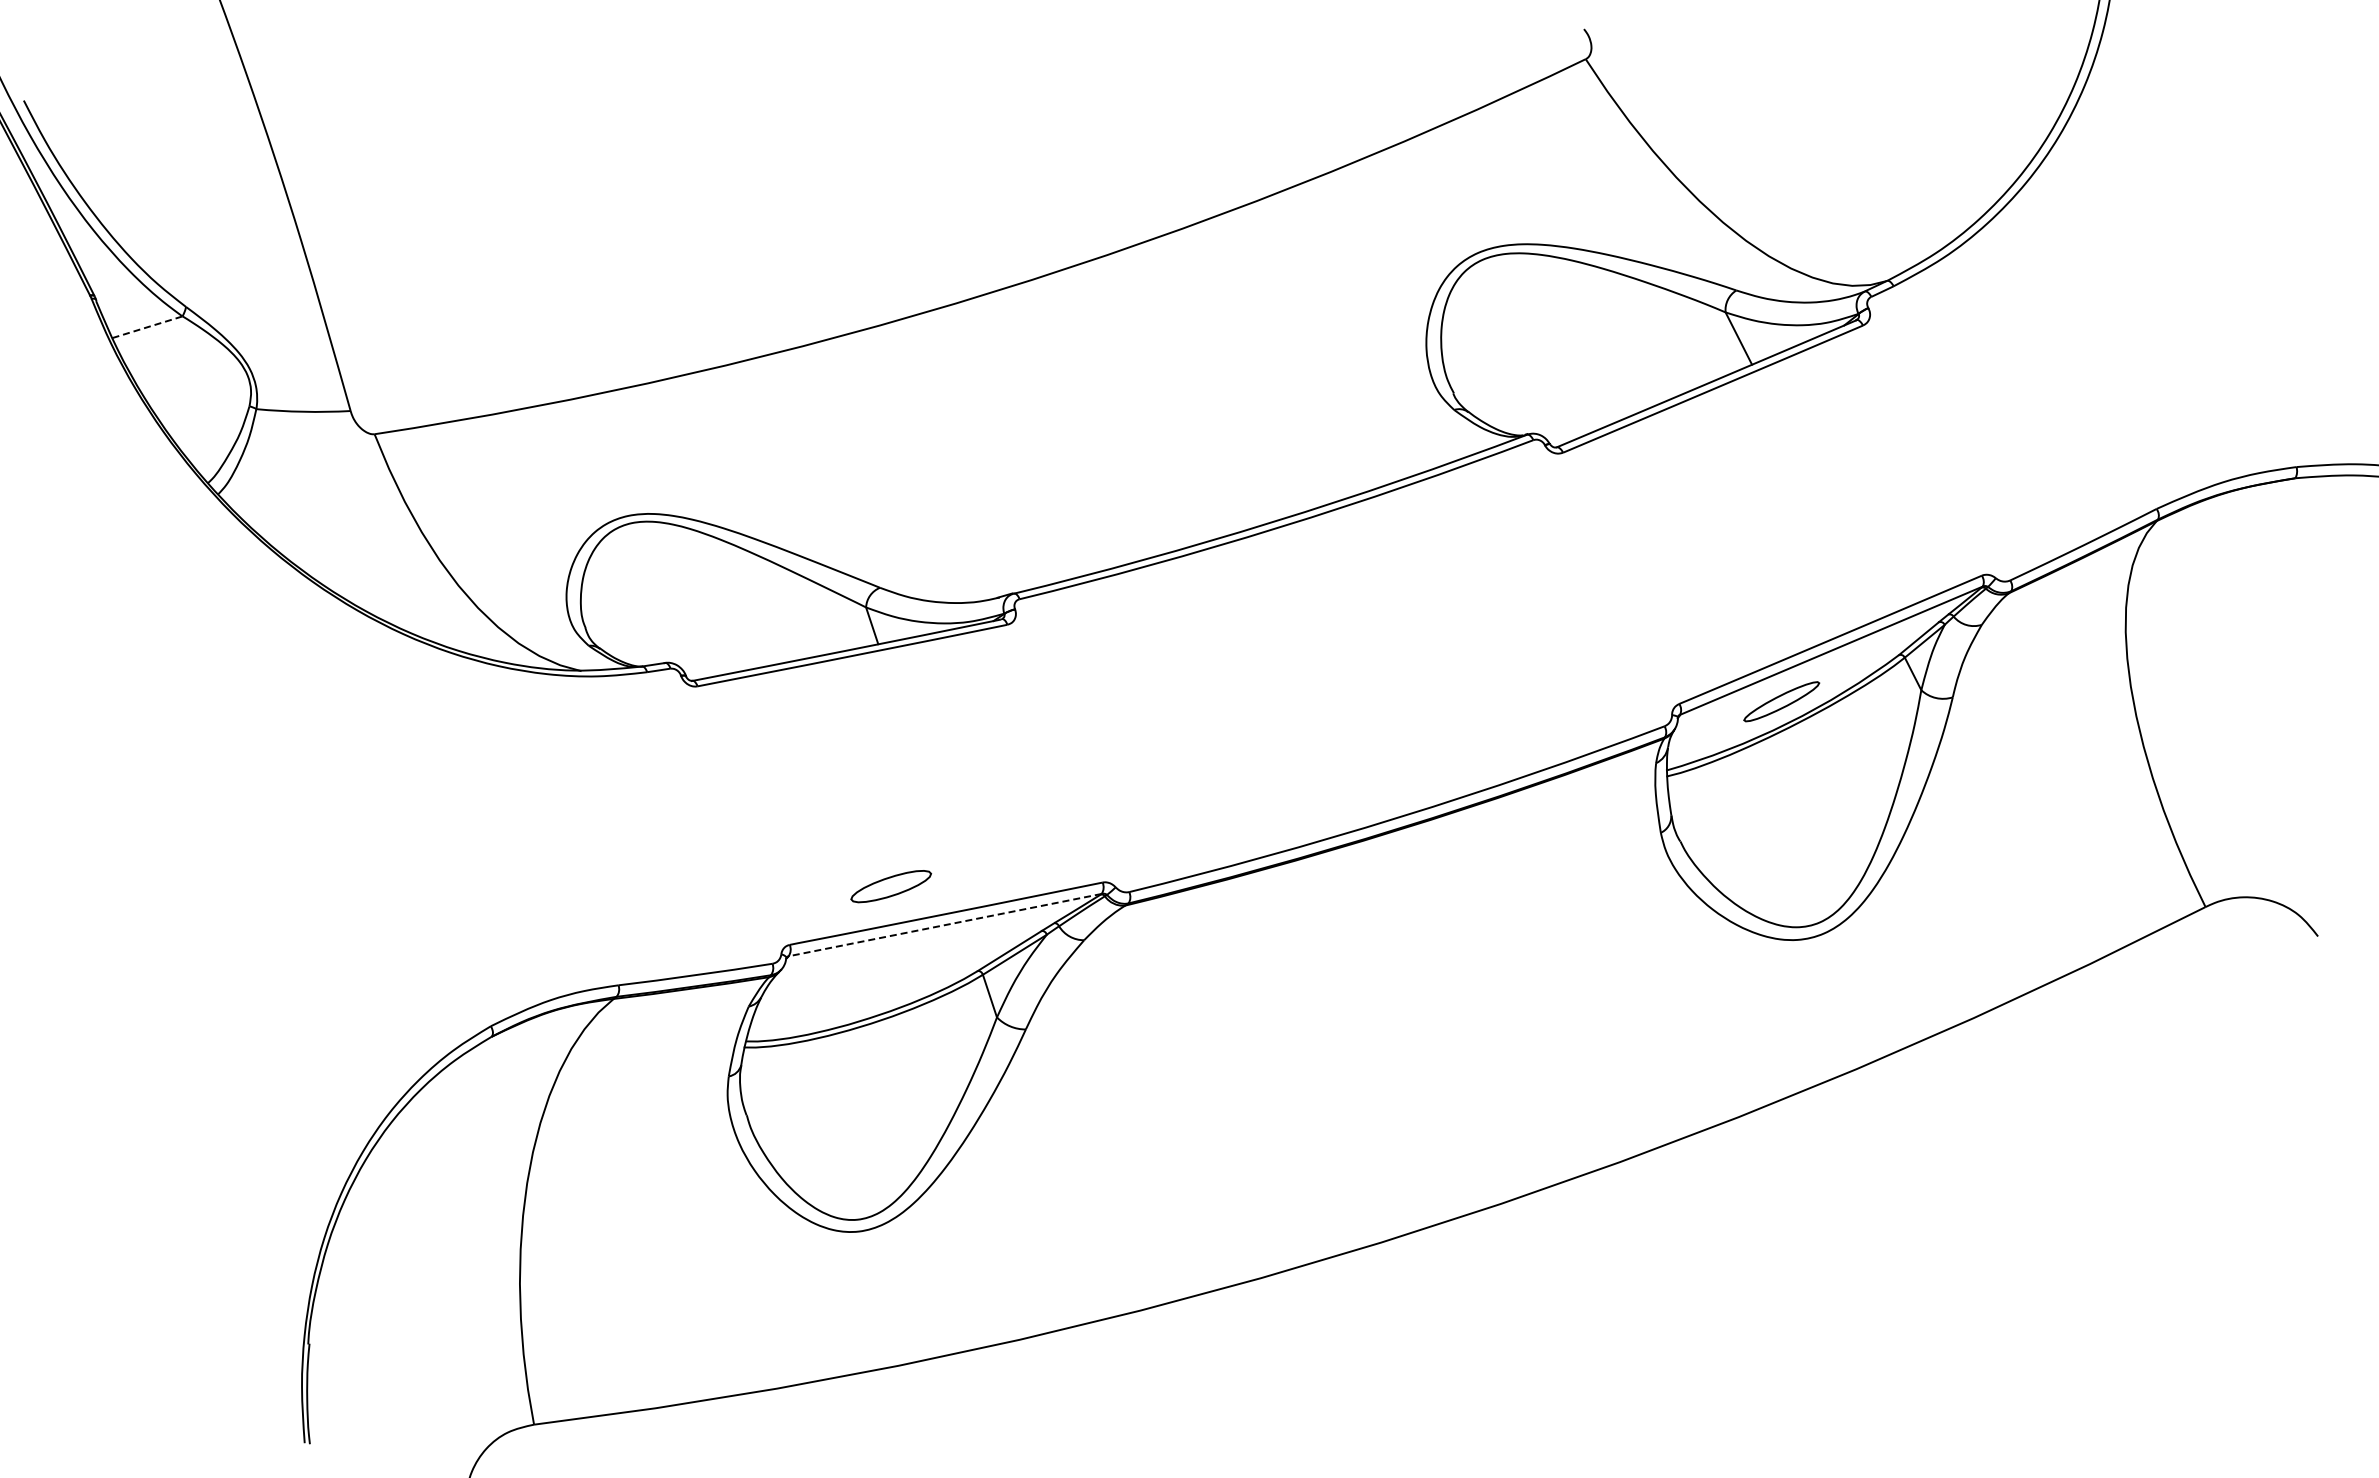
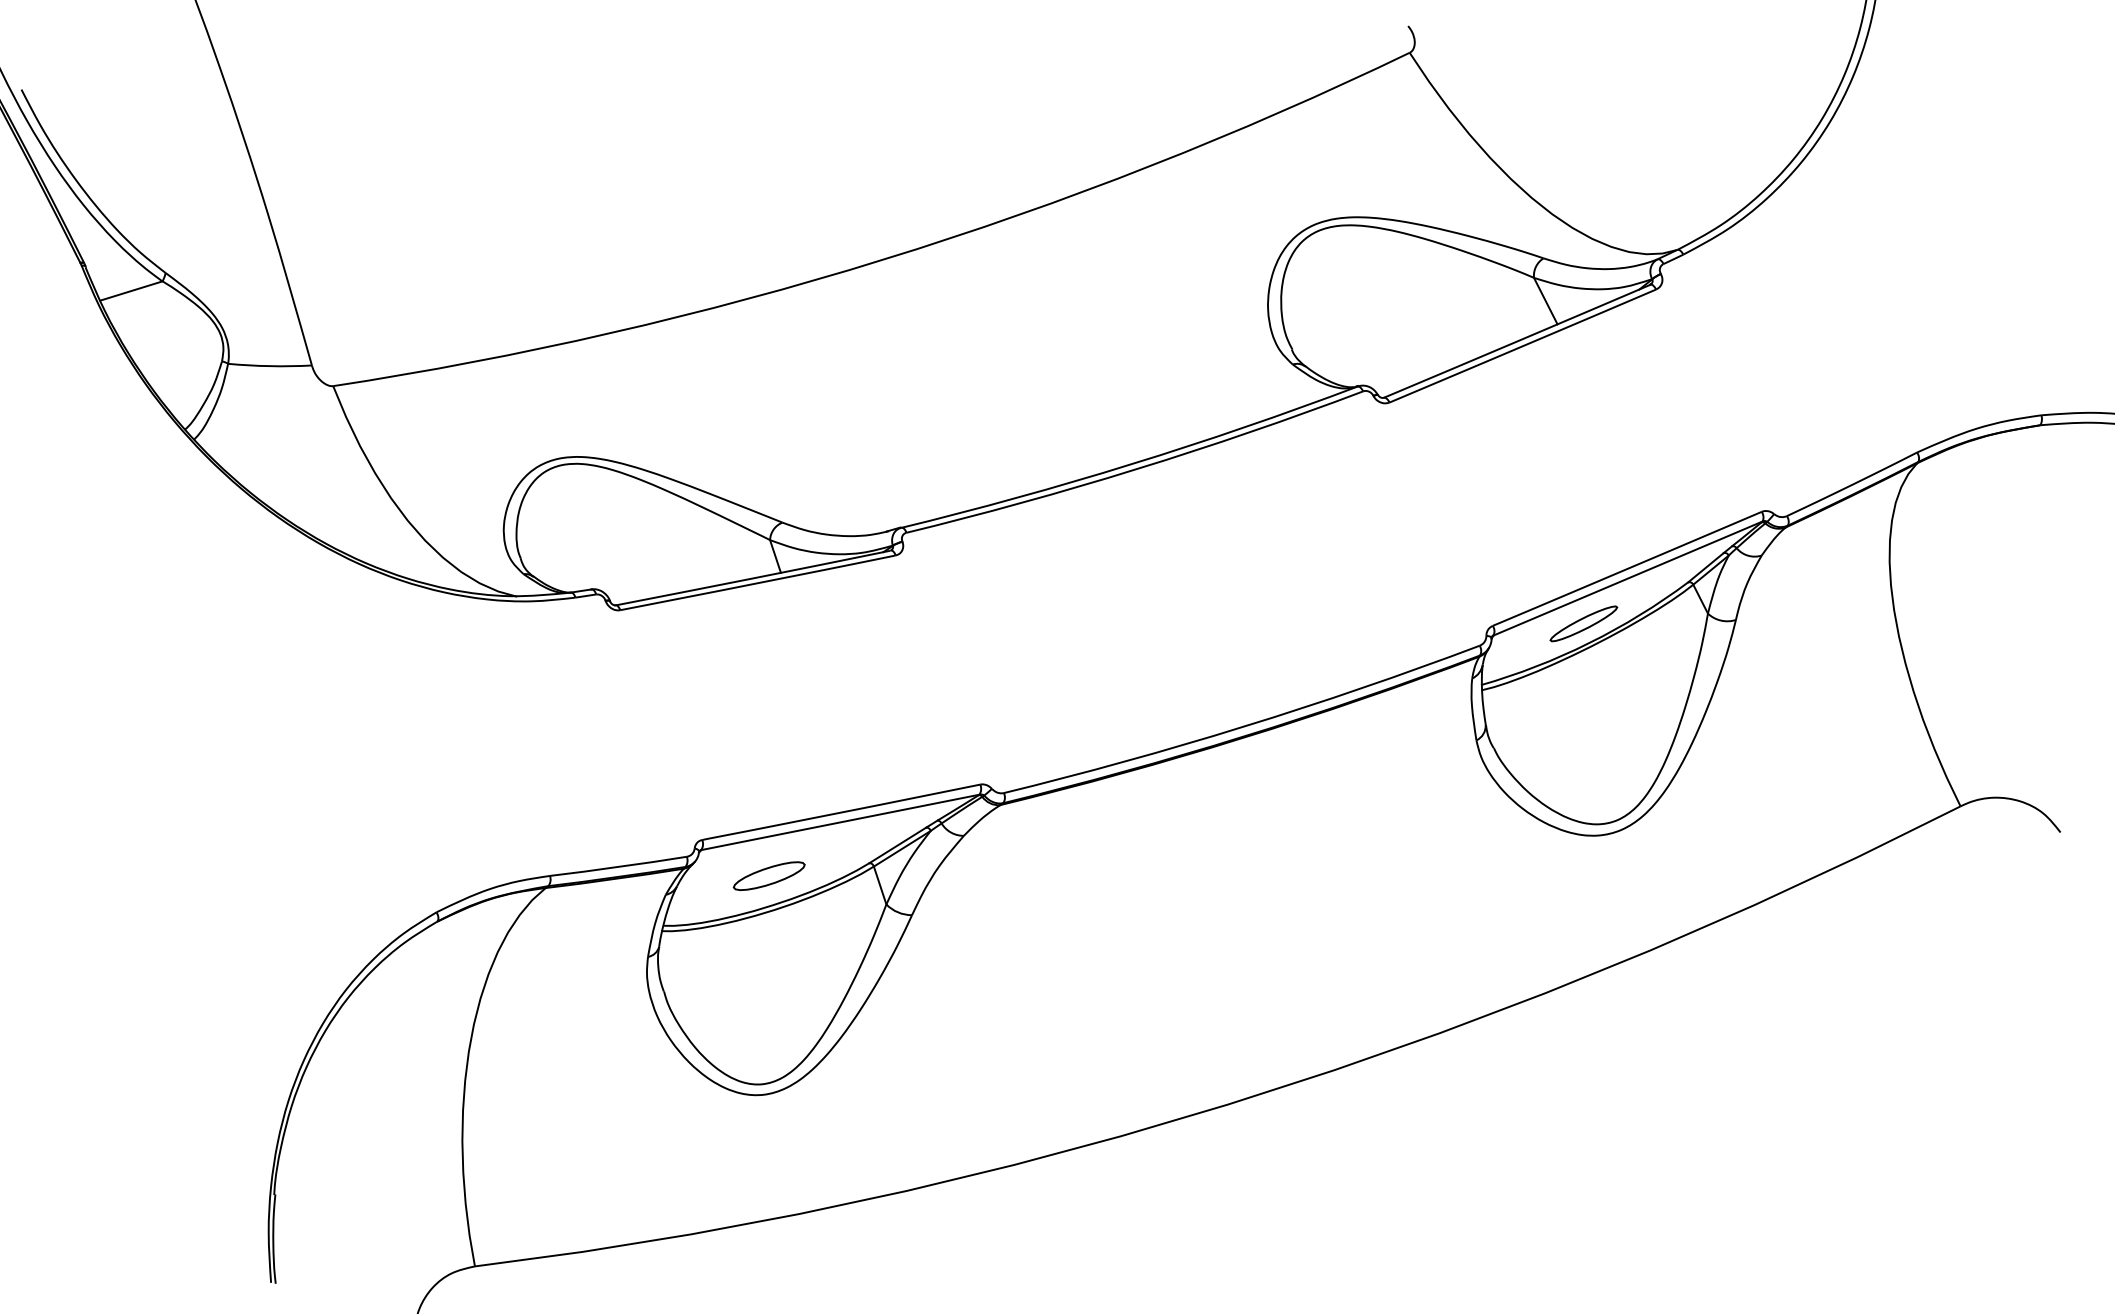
line: (147, 327) -> (131, 291), dashed -> solid
part: (891, 886) -> (769, 876), moved
line: (945, 925) -> (840, 822), dashed -> solid

